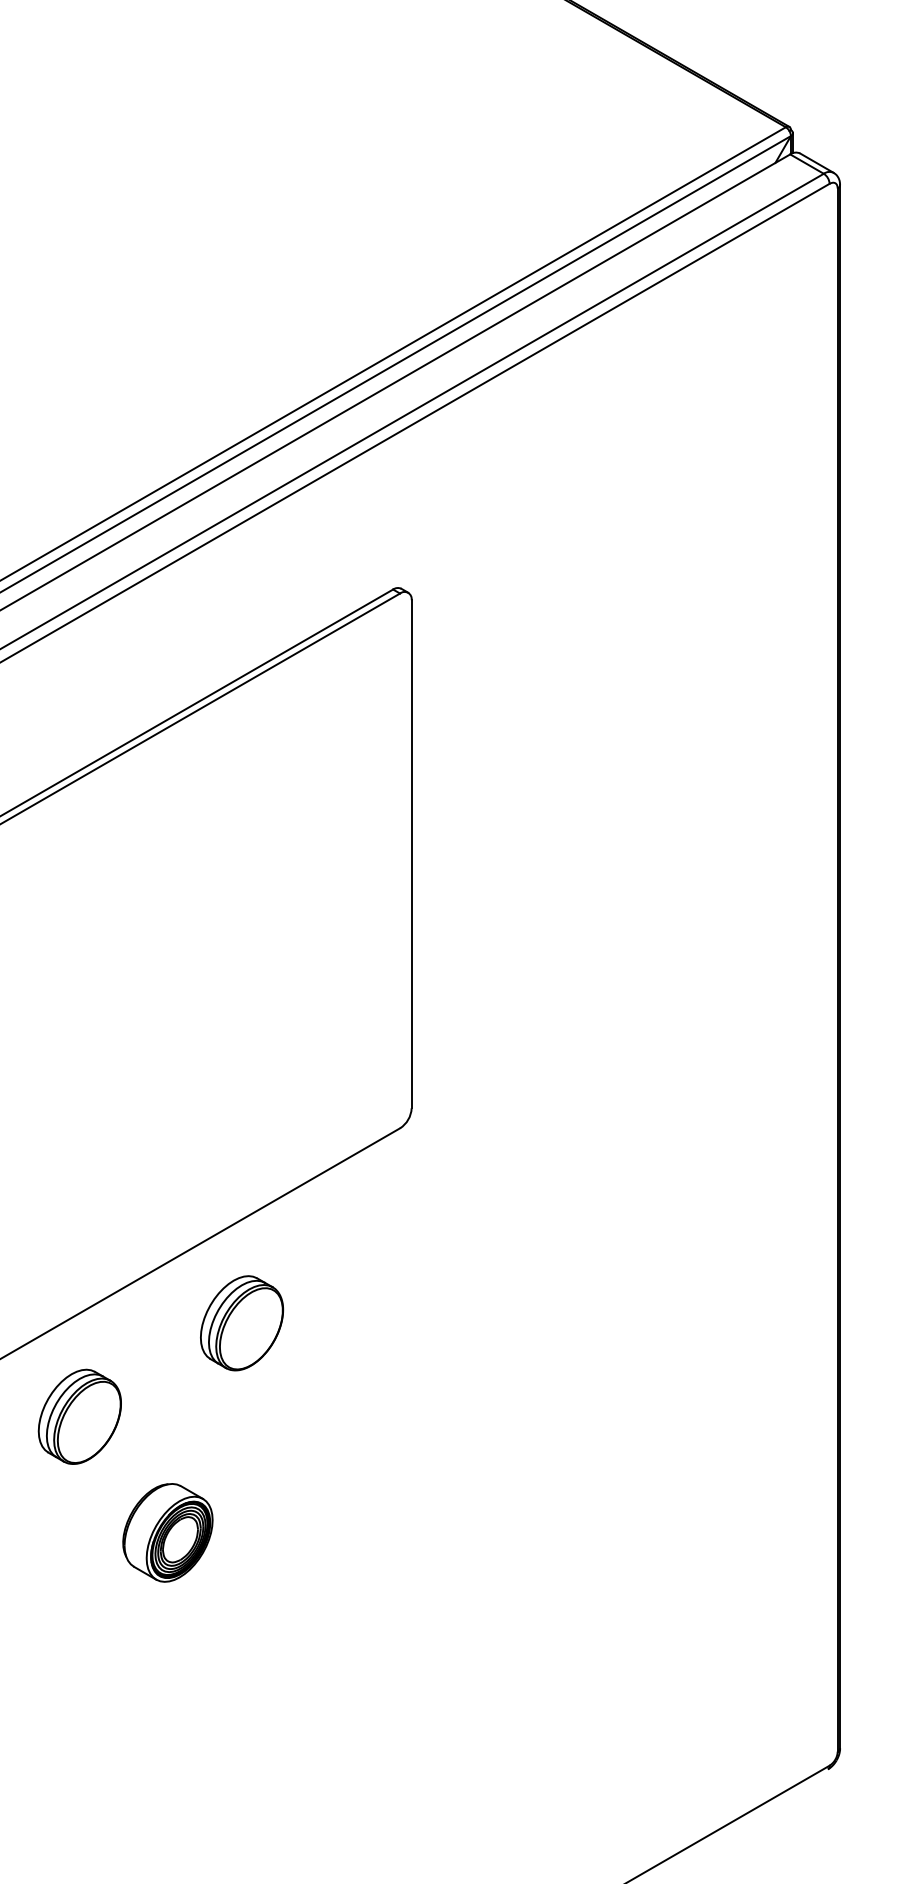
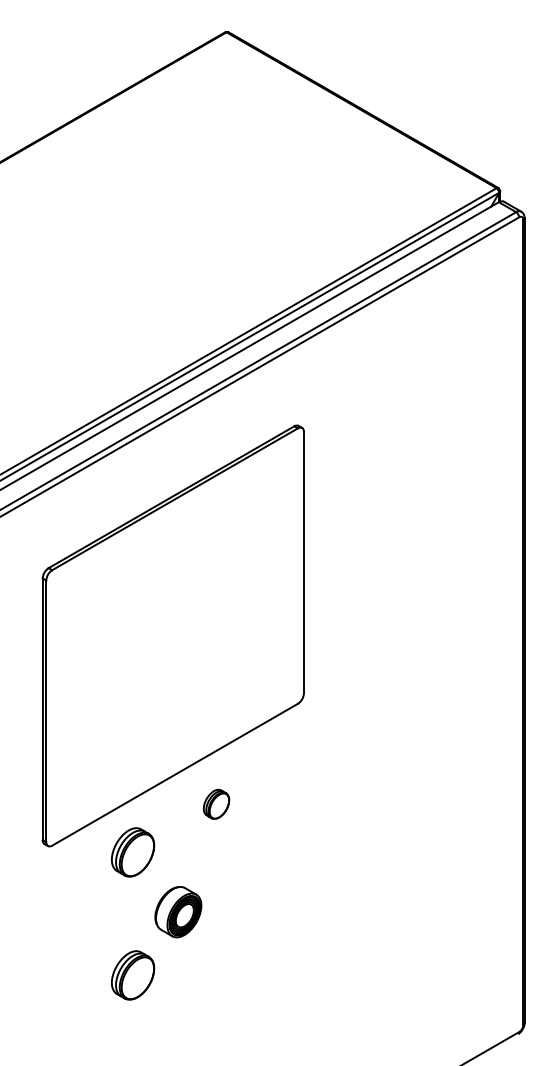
part: (241, 1323) -> (216, 804), size x0.6
part: (80, 1655) -> (133, 975), added

